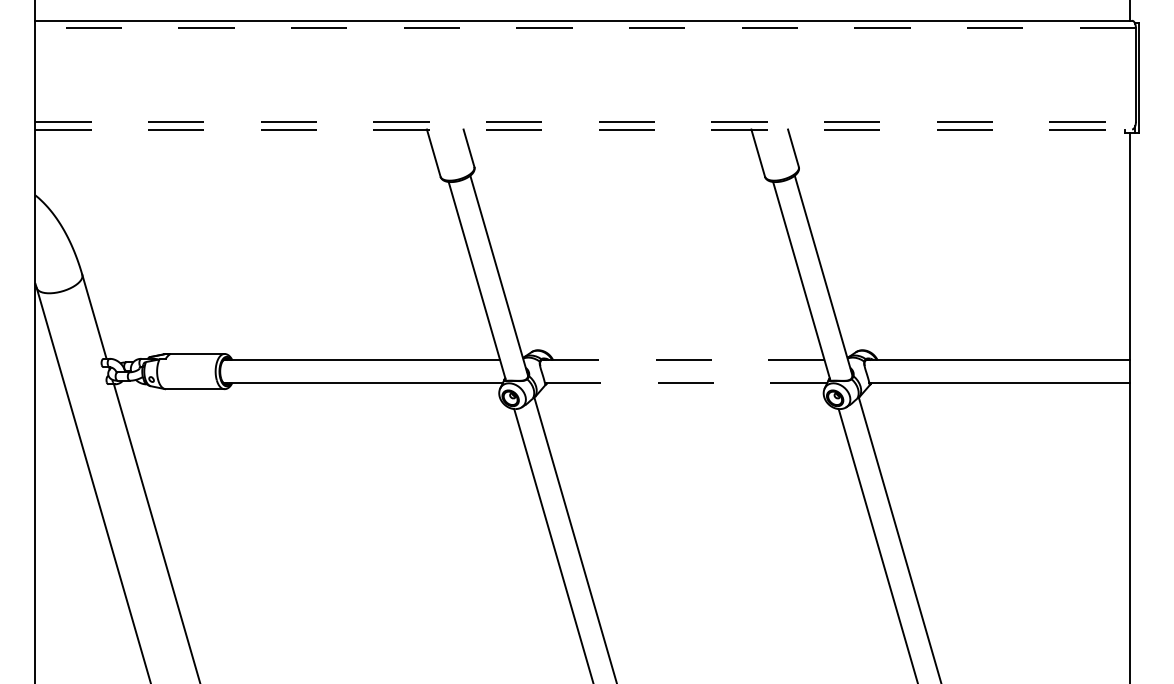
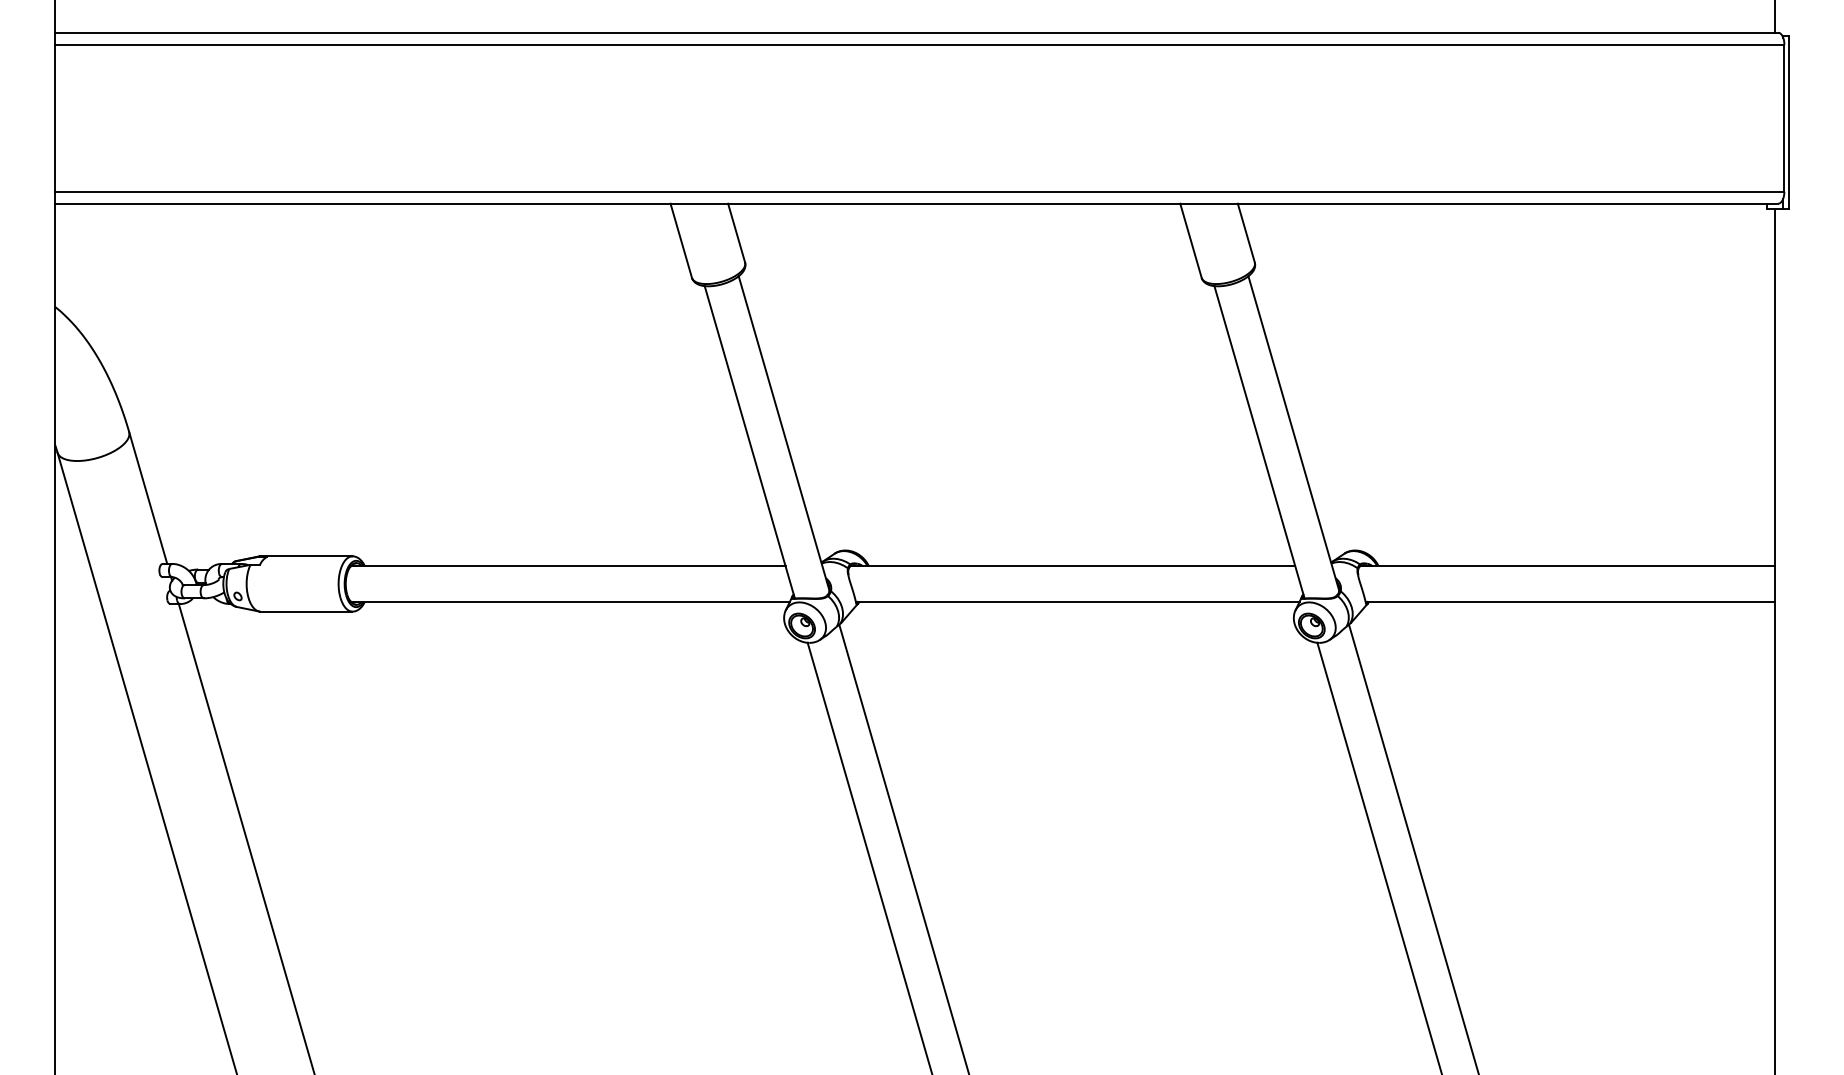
line: (585, 28) -> (919, 44), dashed -> solid
line: (586, 121) -> (921, 191), dashed -> solid
line: (584, 129) -> (918, 203), dashed -> solid
line: (683, 360) -> (1073, 566), dashed -> solid
line: (686, 382) -> (1078, 601), dashed -> solid

